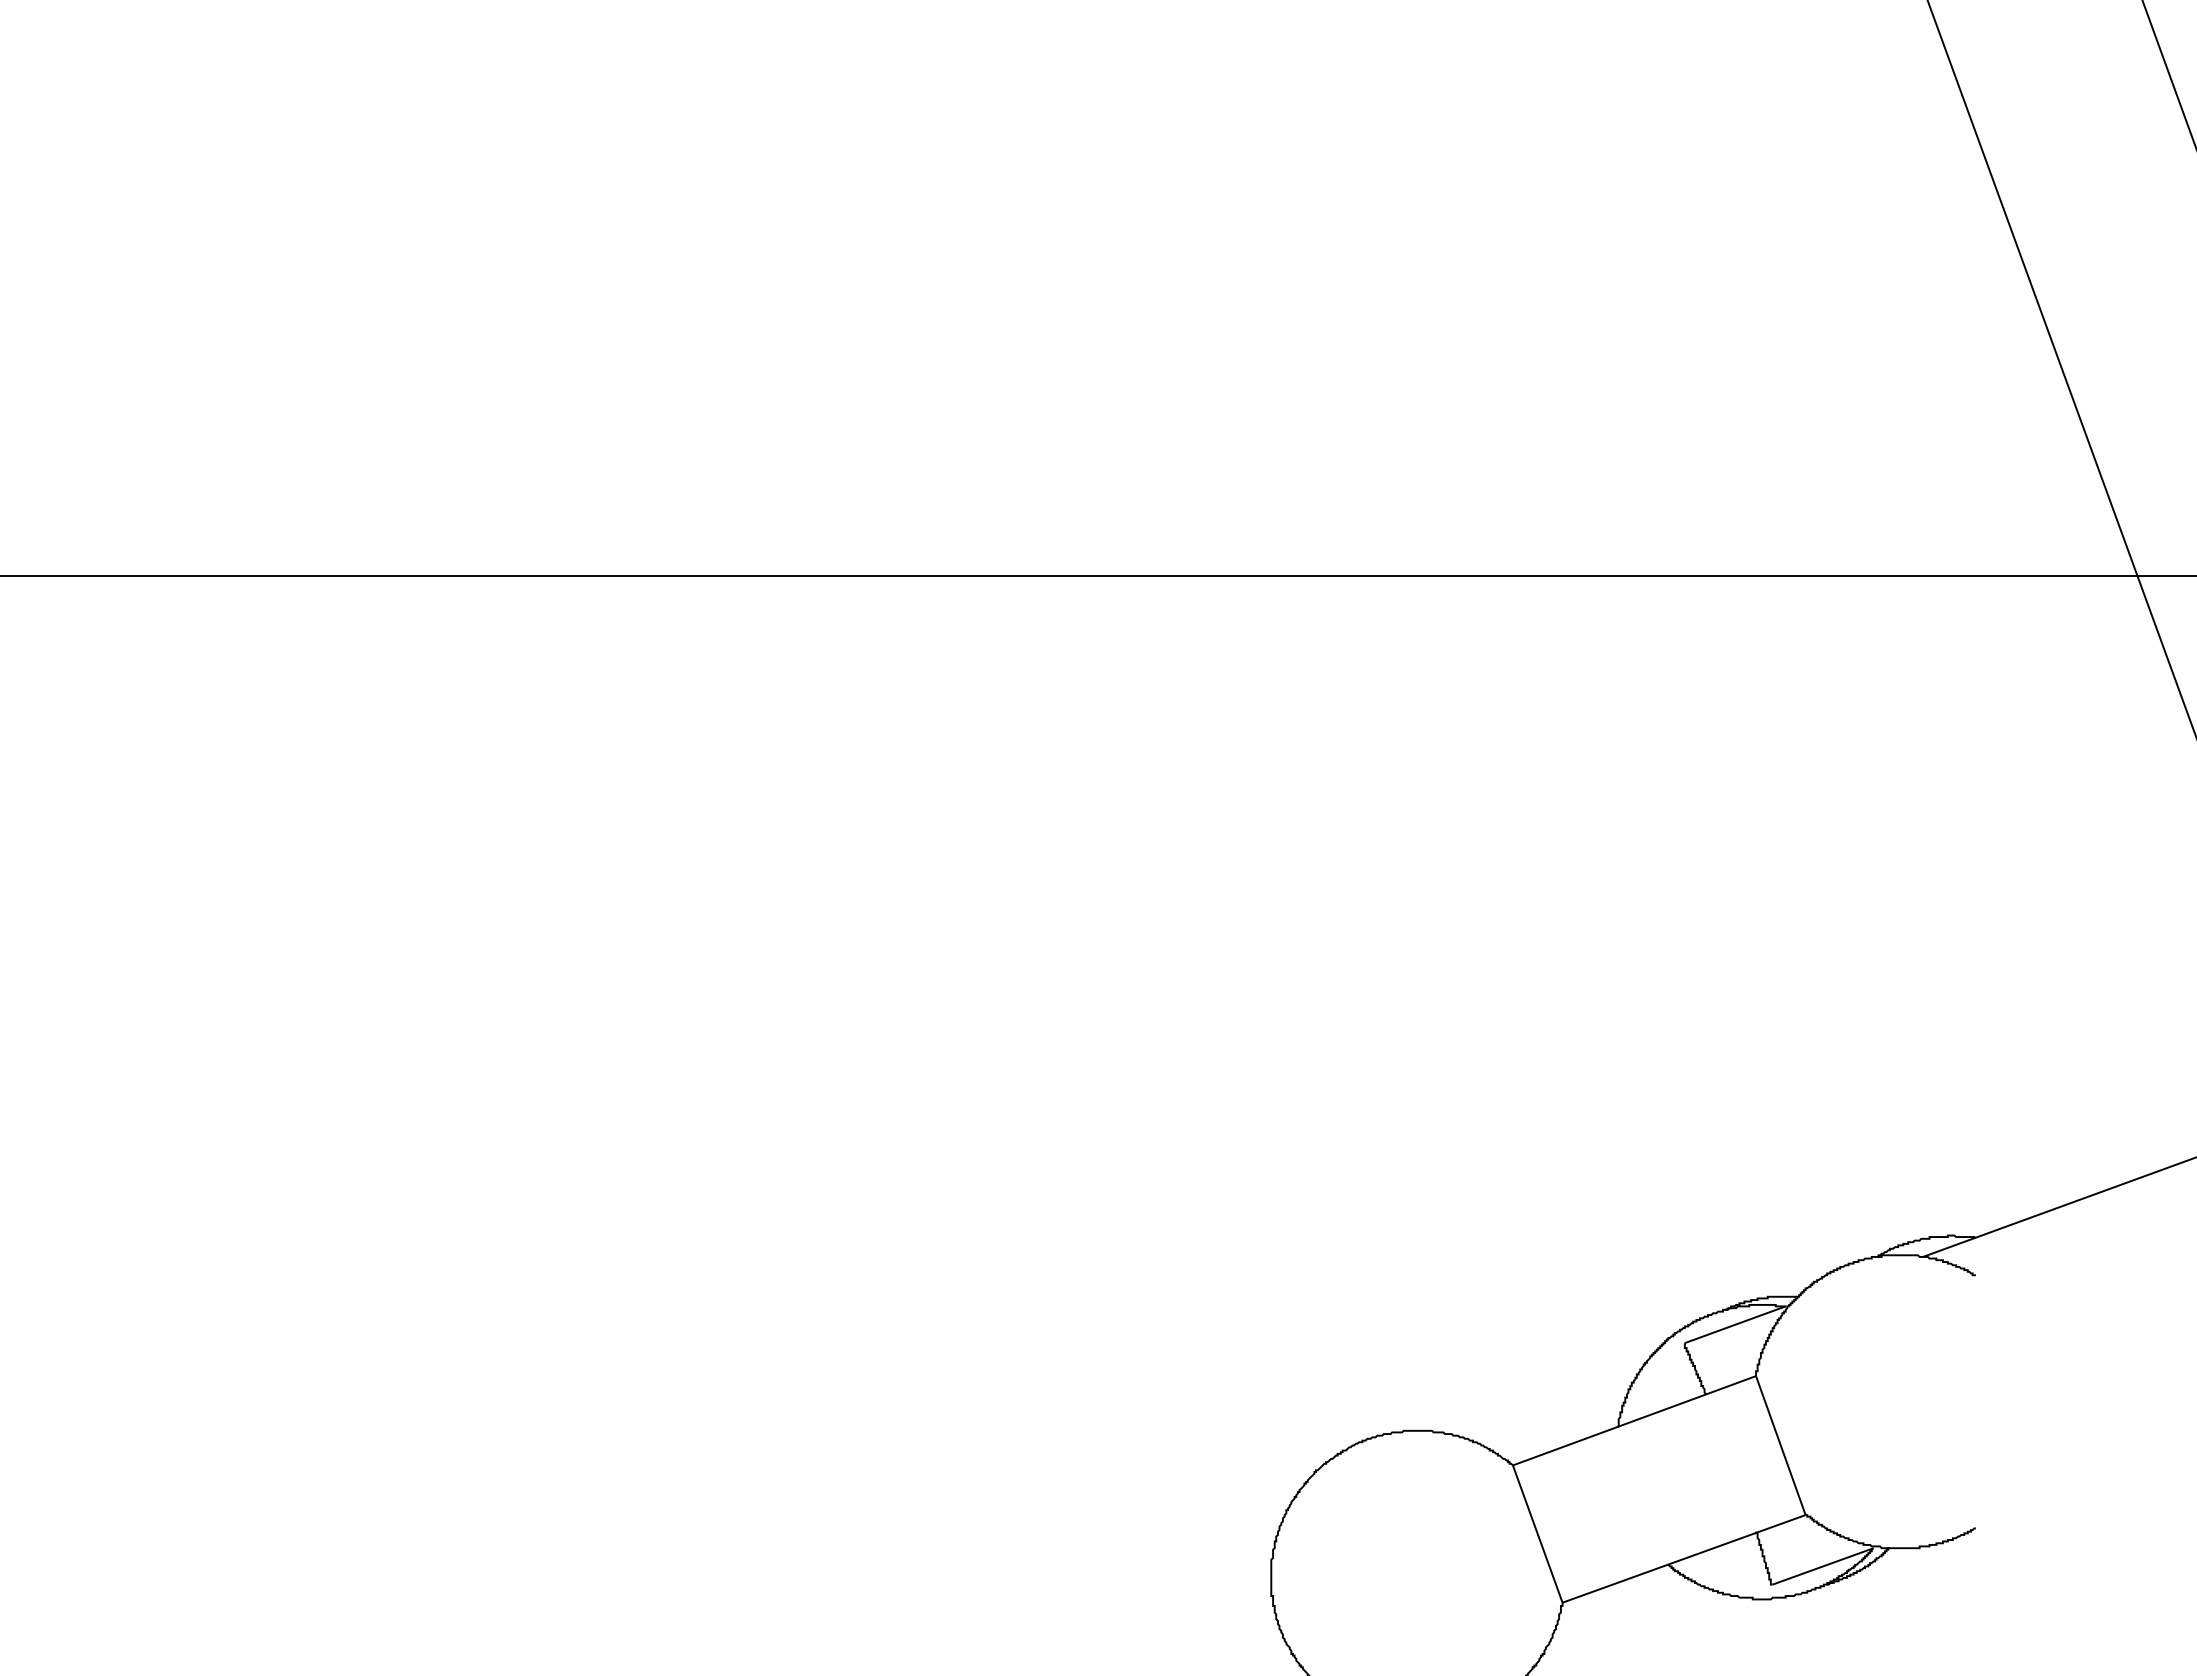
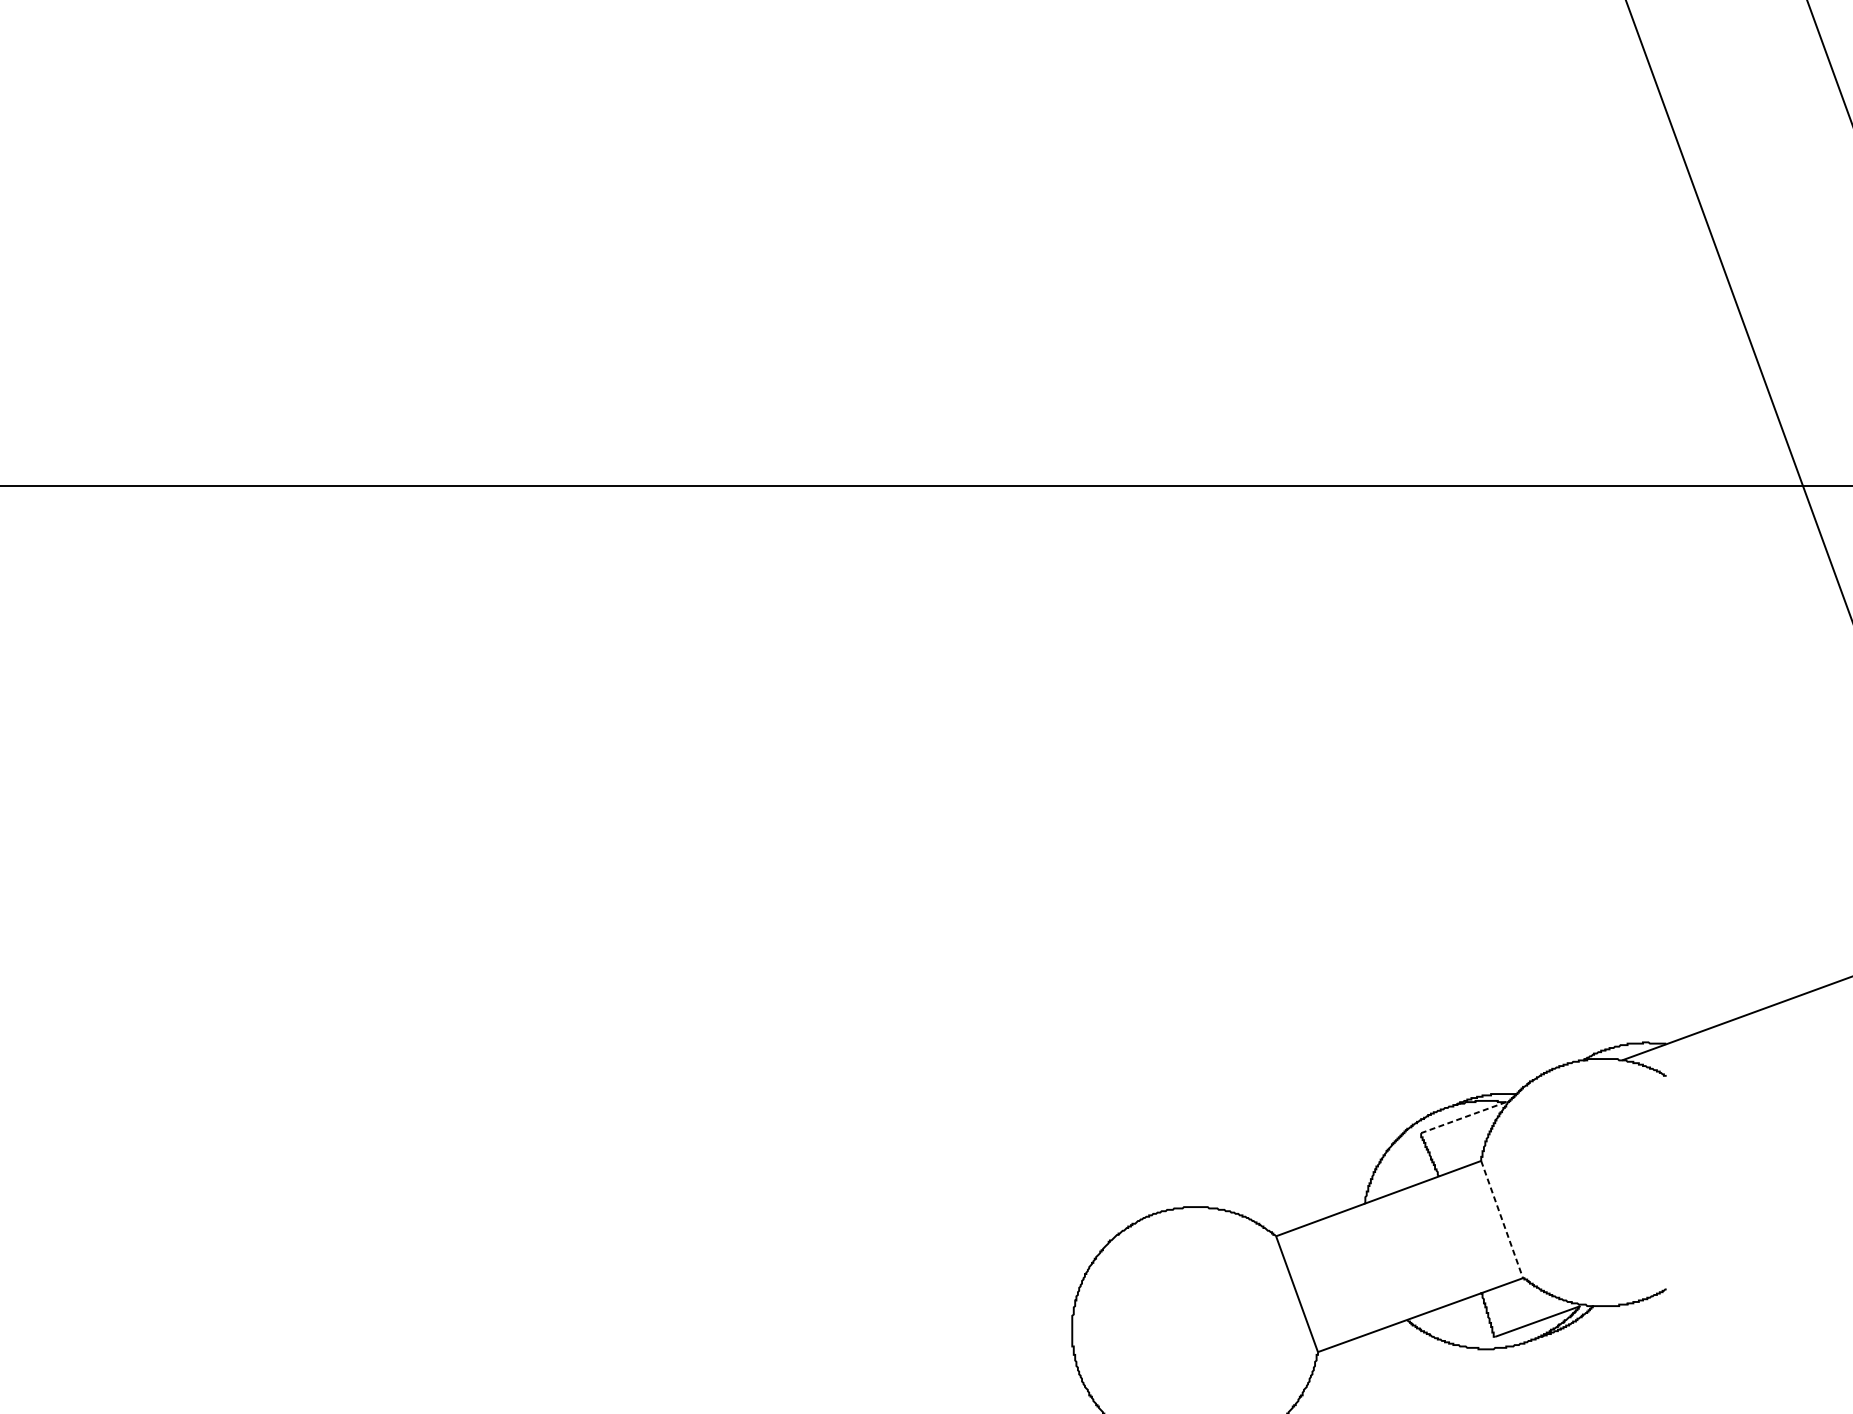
line: (1735, 1324) -> (1463, 1117), solid -> dashed
line: (1780, 1445) -> (1501, 1219), solid -> dashed

